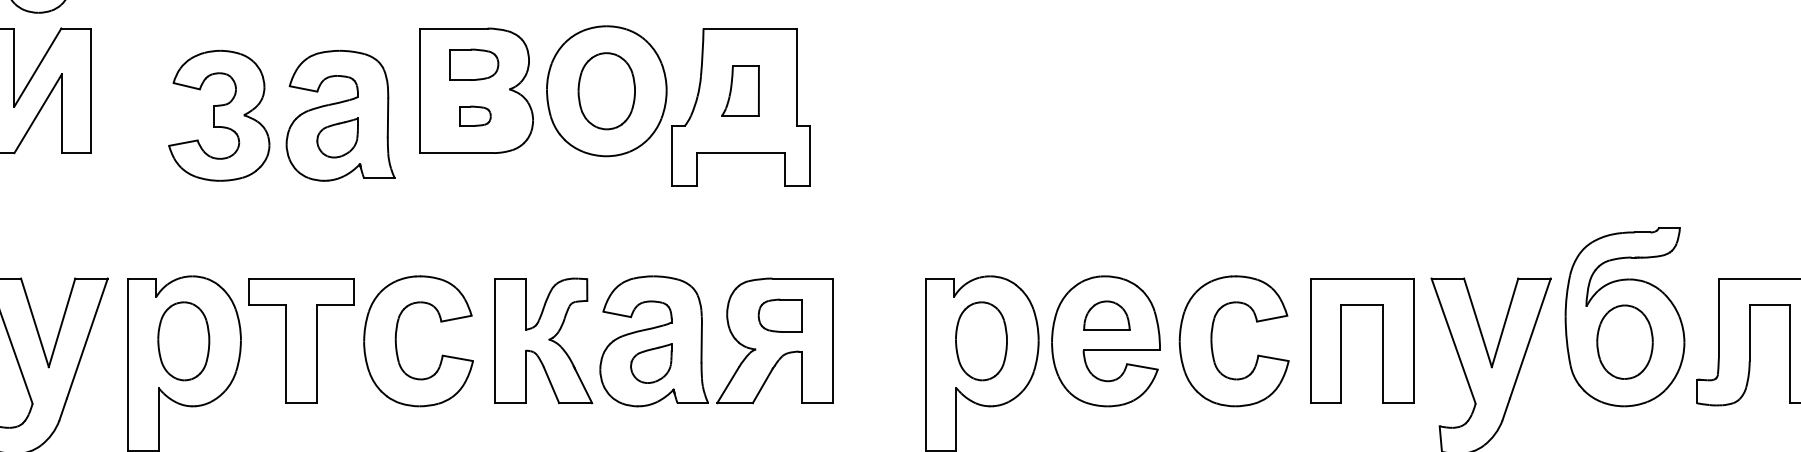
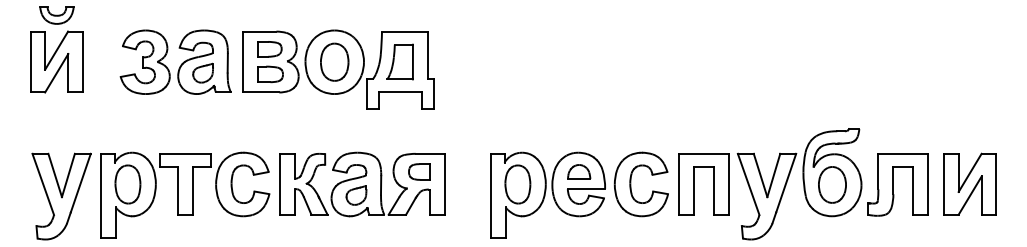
part: (739, 89) -> (399, 61), size x1.43
part: (281, 114) -> (175, 61), moved
part: (475, 116) -> (270, 74), size x1.67

